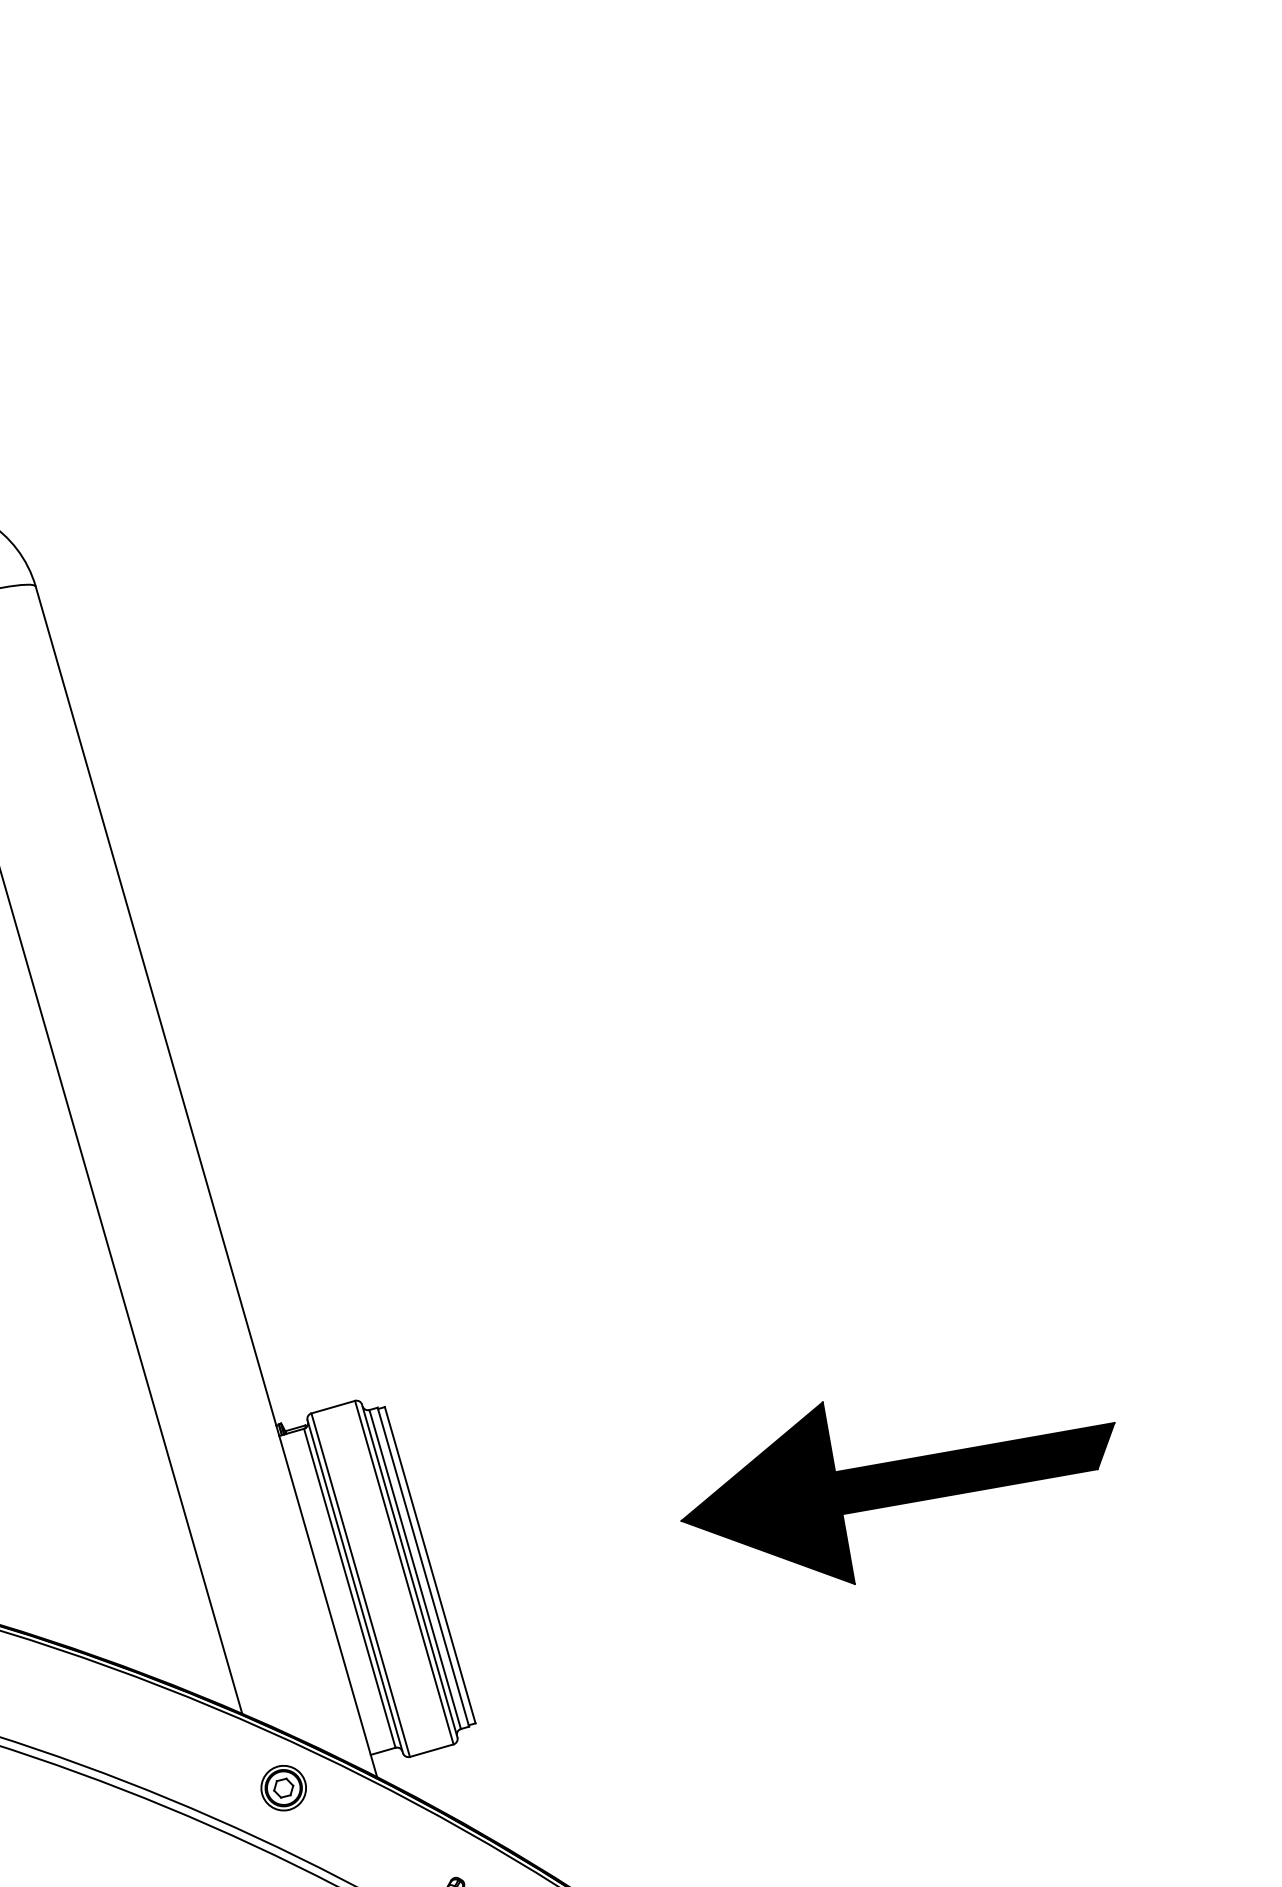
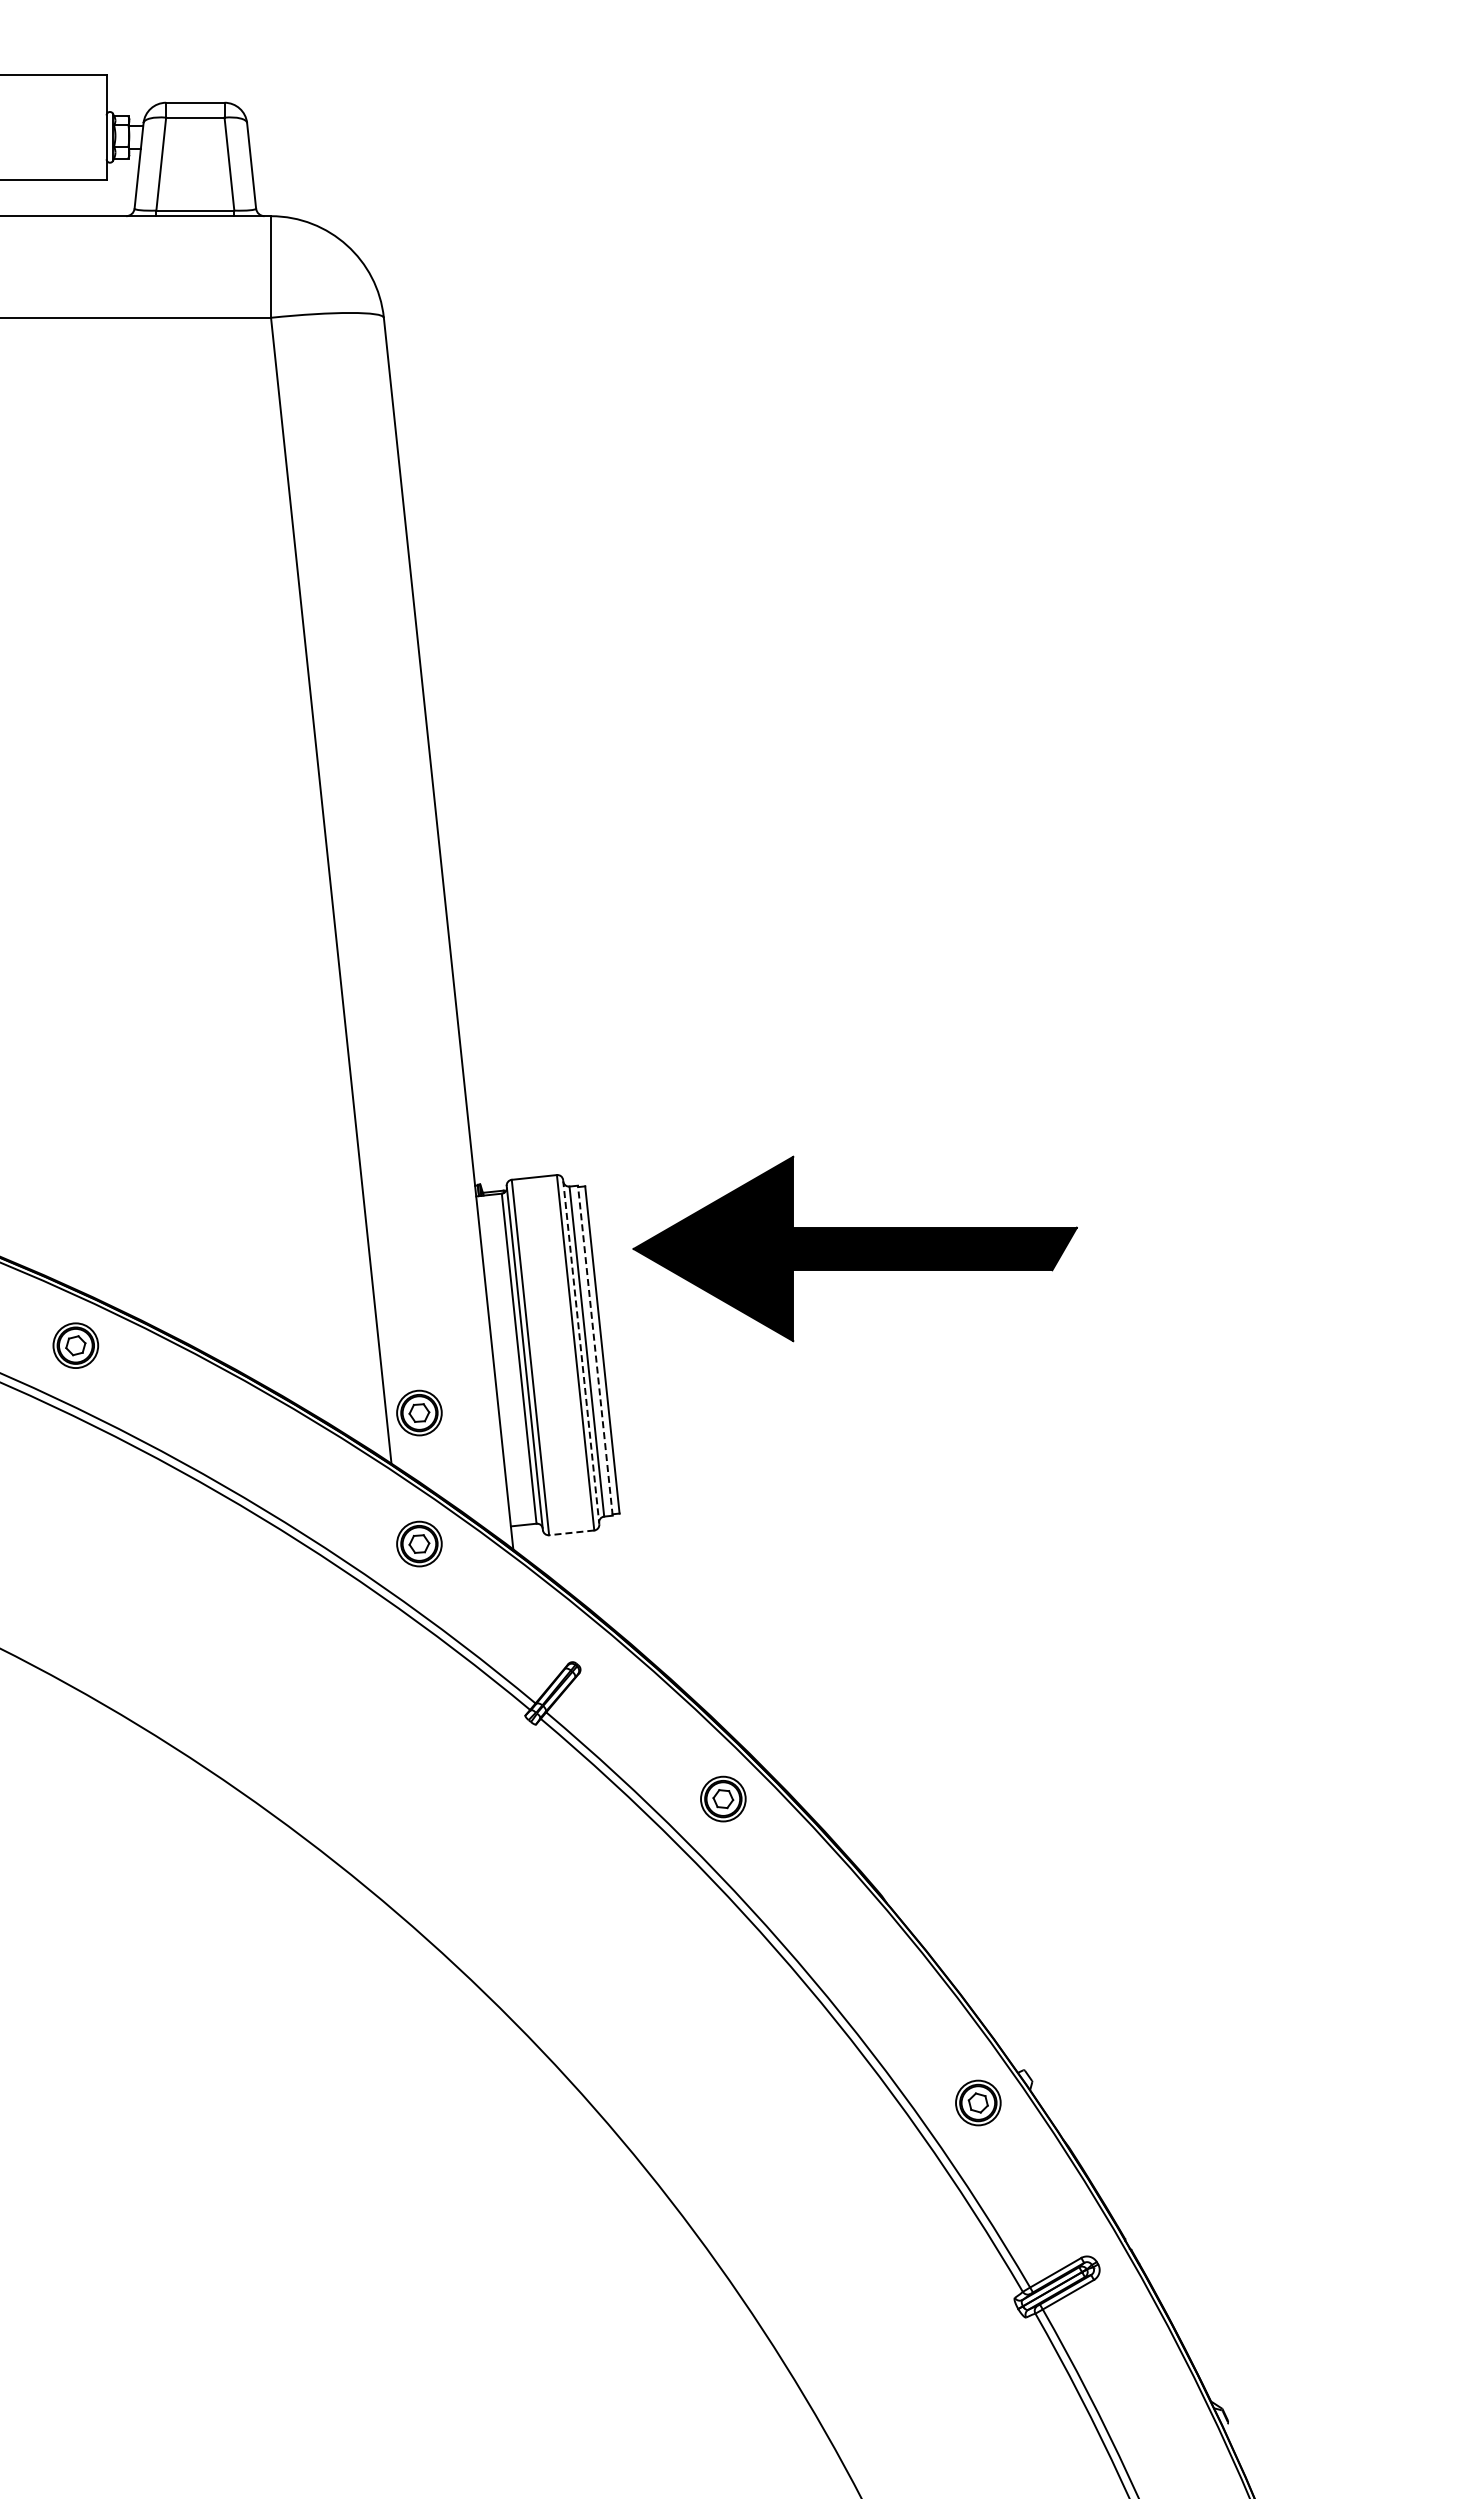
part: (899, 1482) -> (854, 1248), moved
line: (423, 1566) -> (595, 1350), solid -> dashed
line: (410, 1571) -> (581, 1352), solid -> dashed
part: (260, 1658) -> (419, 1412), added
line: (431, 1750) -> (571, 1532), solid -> dashed

